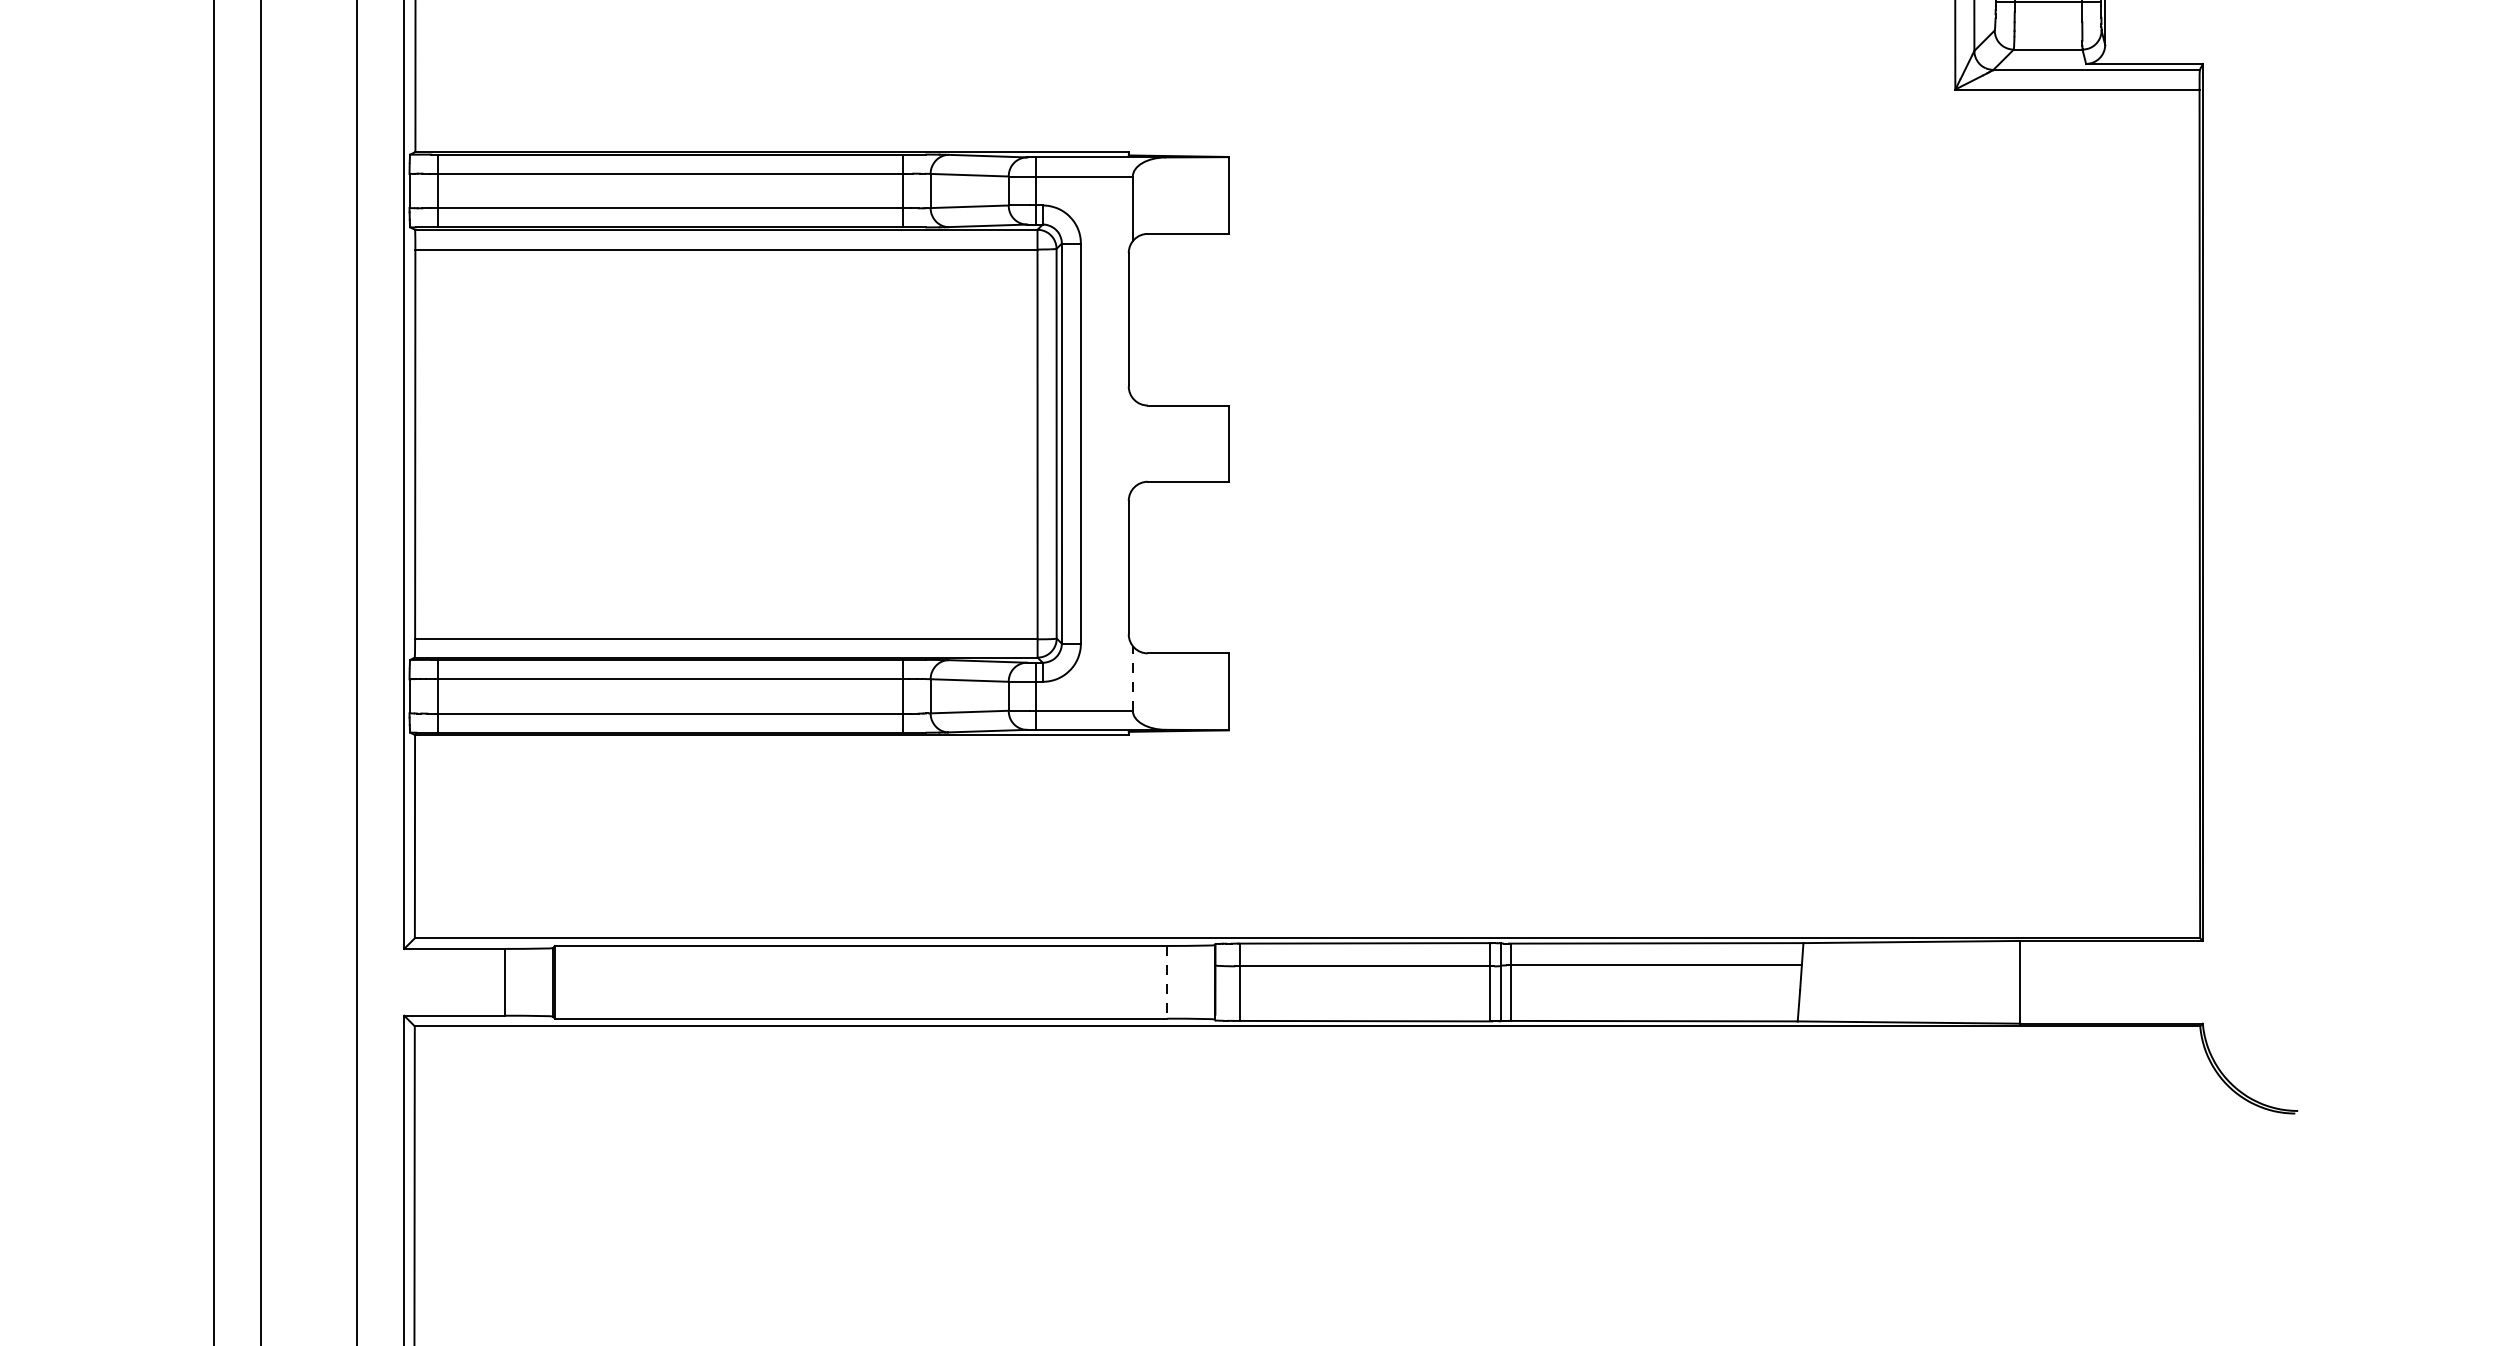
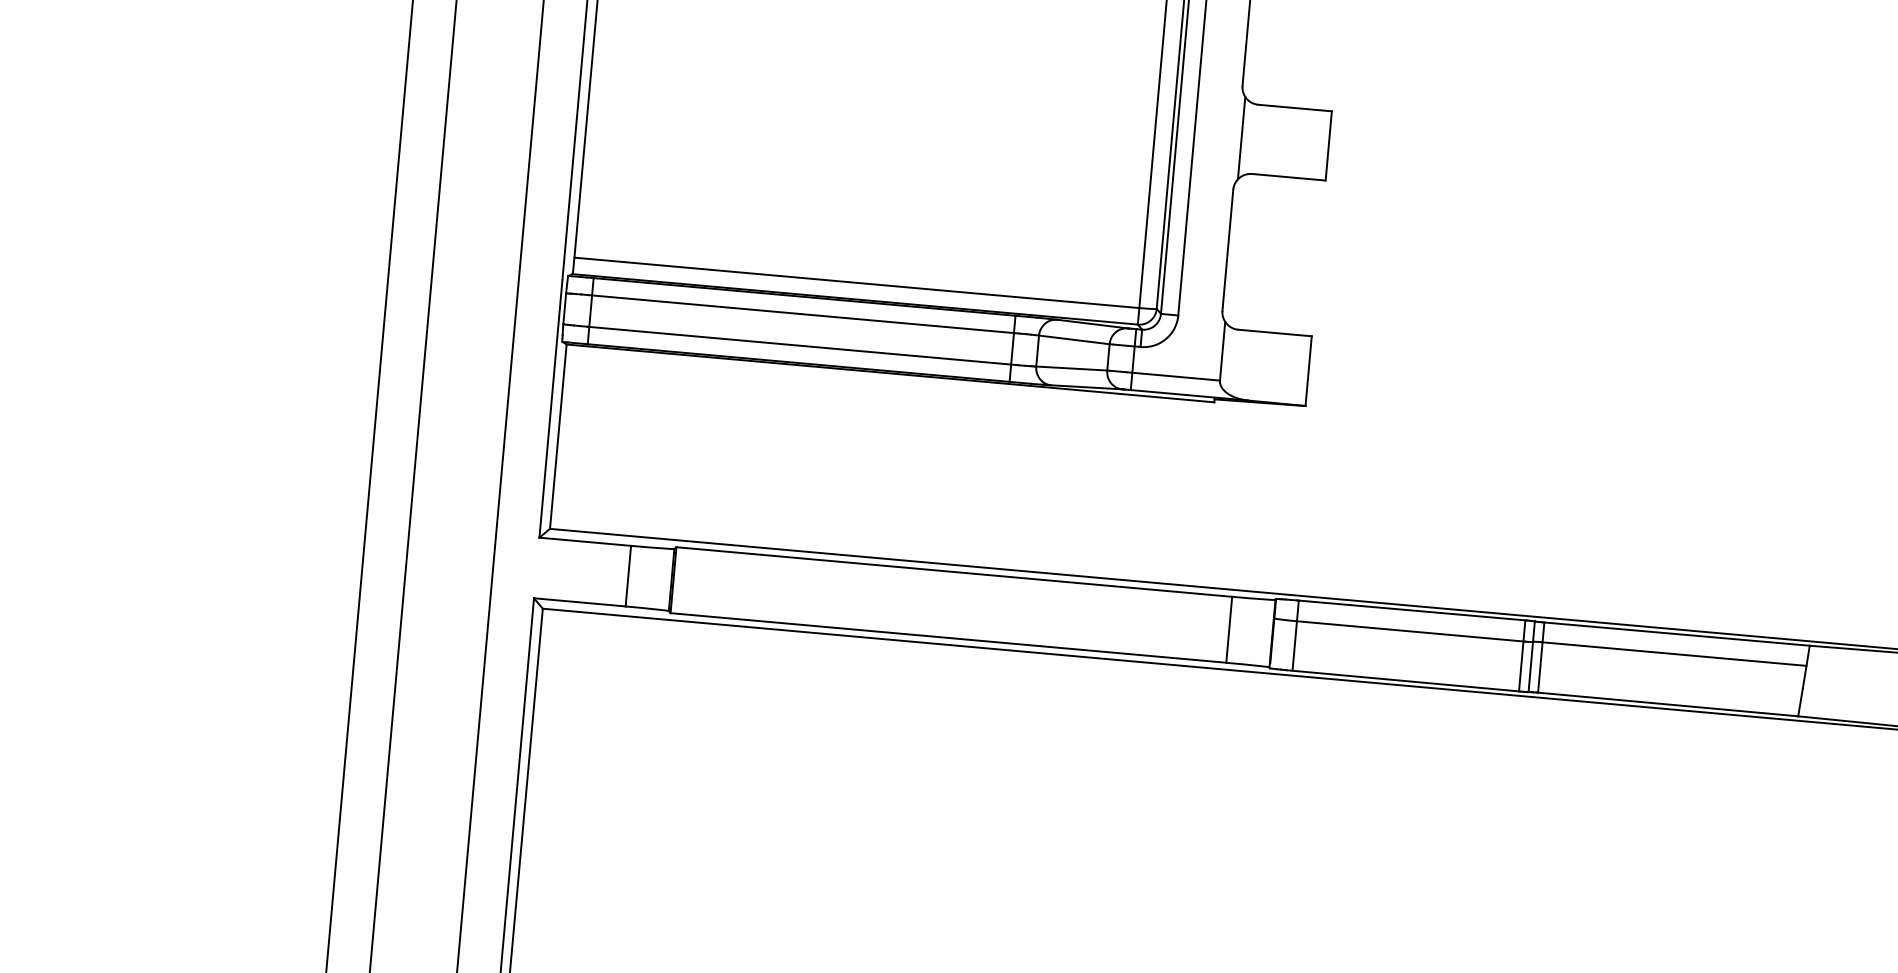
line: (1132, 443) -> (1241, 138), added
line: (1132, 677) -> (1222, 350), dashed -> solid
line: (1167, 982) -> (1229, 629), dashed -> solid

